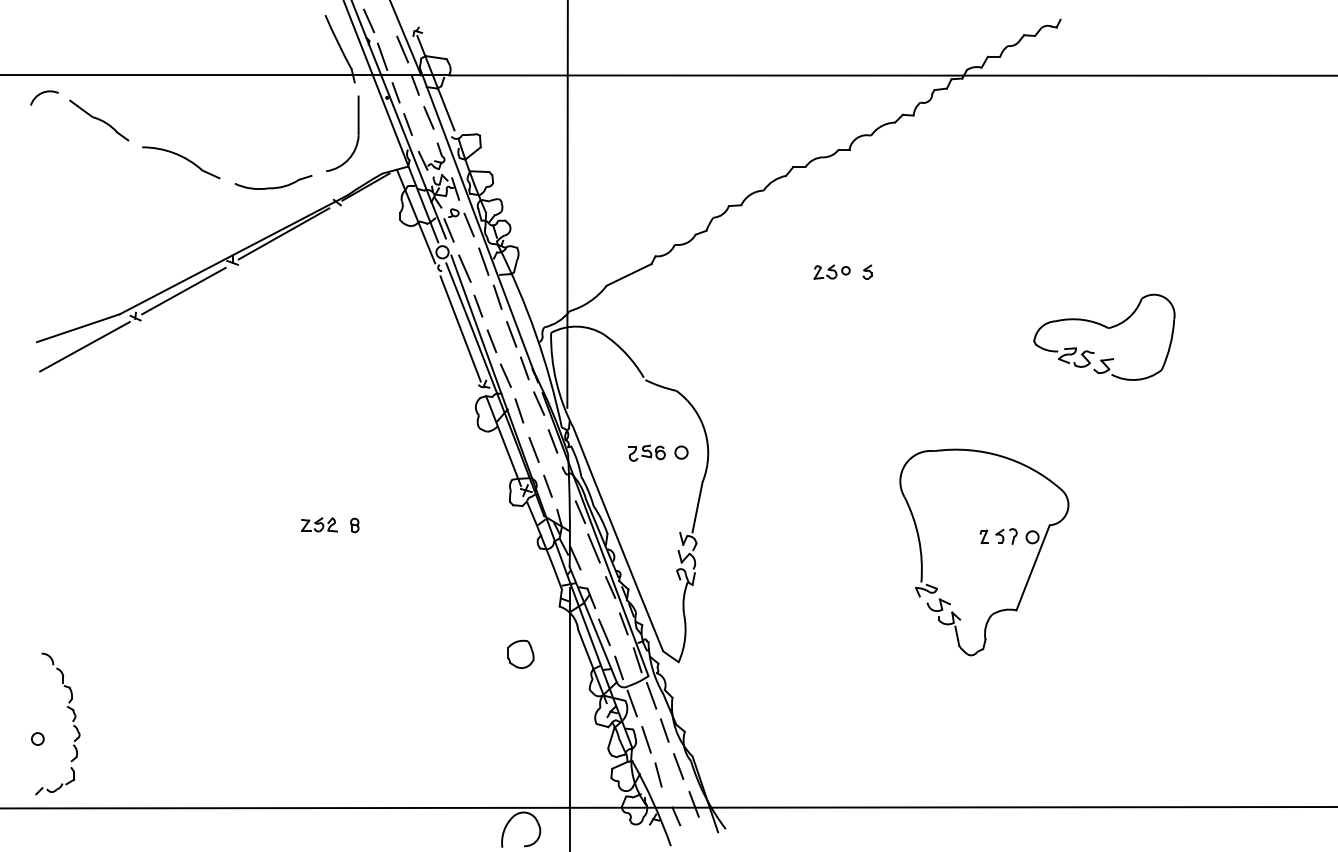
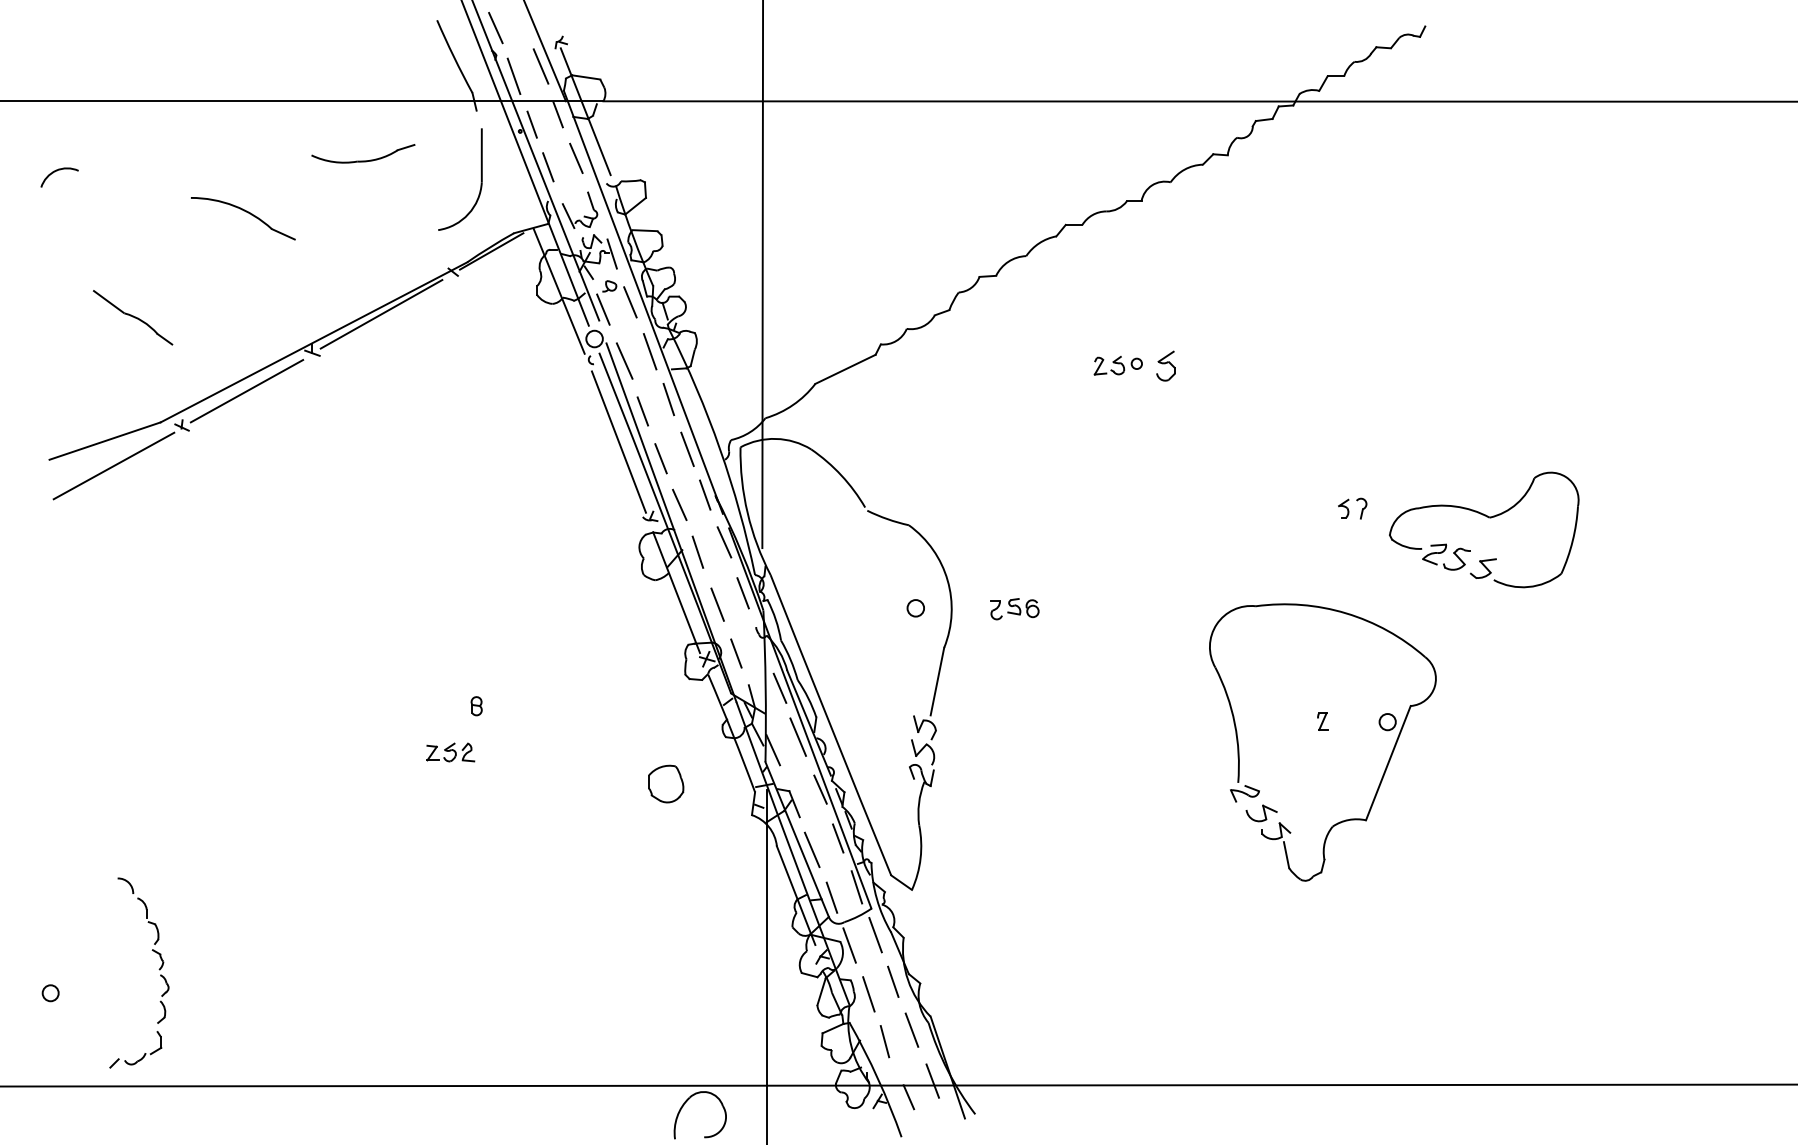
arc: (44, 93) -> (59, 171), moved
part: (99, 120) -> (133, 317), moved
part: (273, 182) -> (363, 153), moved
part: (867, 271) -> (1165, 364), size x1.6
part: (1106, 328) -> (1487, 518), moved
part: (646, 452) -> (1013, 608), moved
part: (319, 524) -> (450, 751), moved
part: (1006, 536) -> (1352, 508), moved
part: (520, 653) -> (665, 782), moved
part: (72, 721) -> (159, 969), moved

